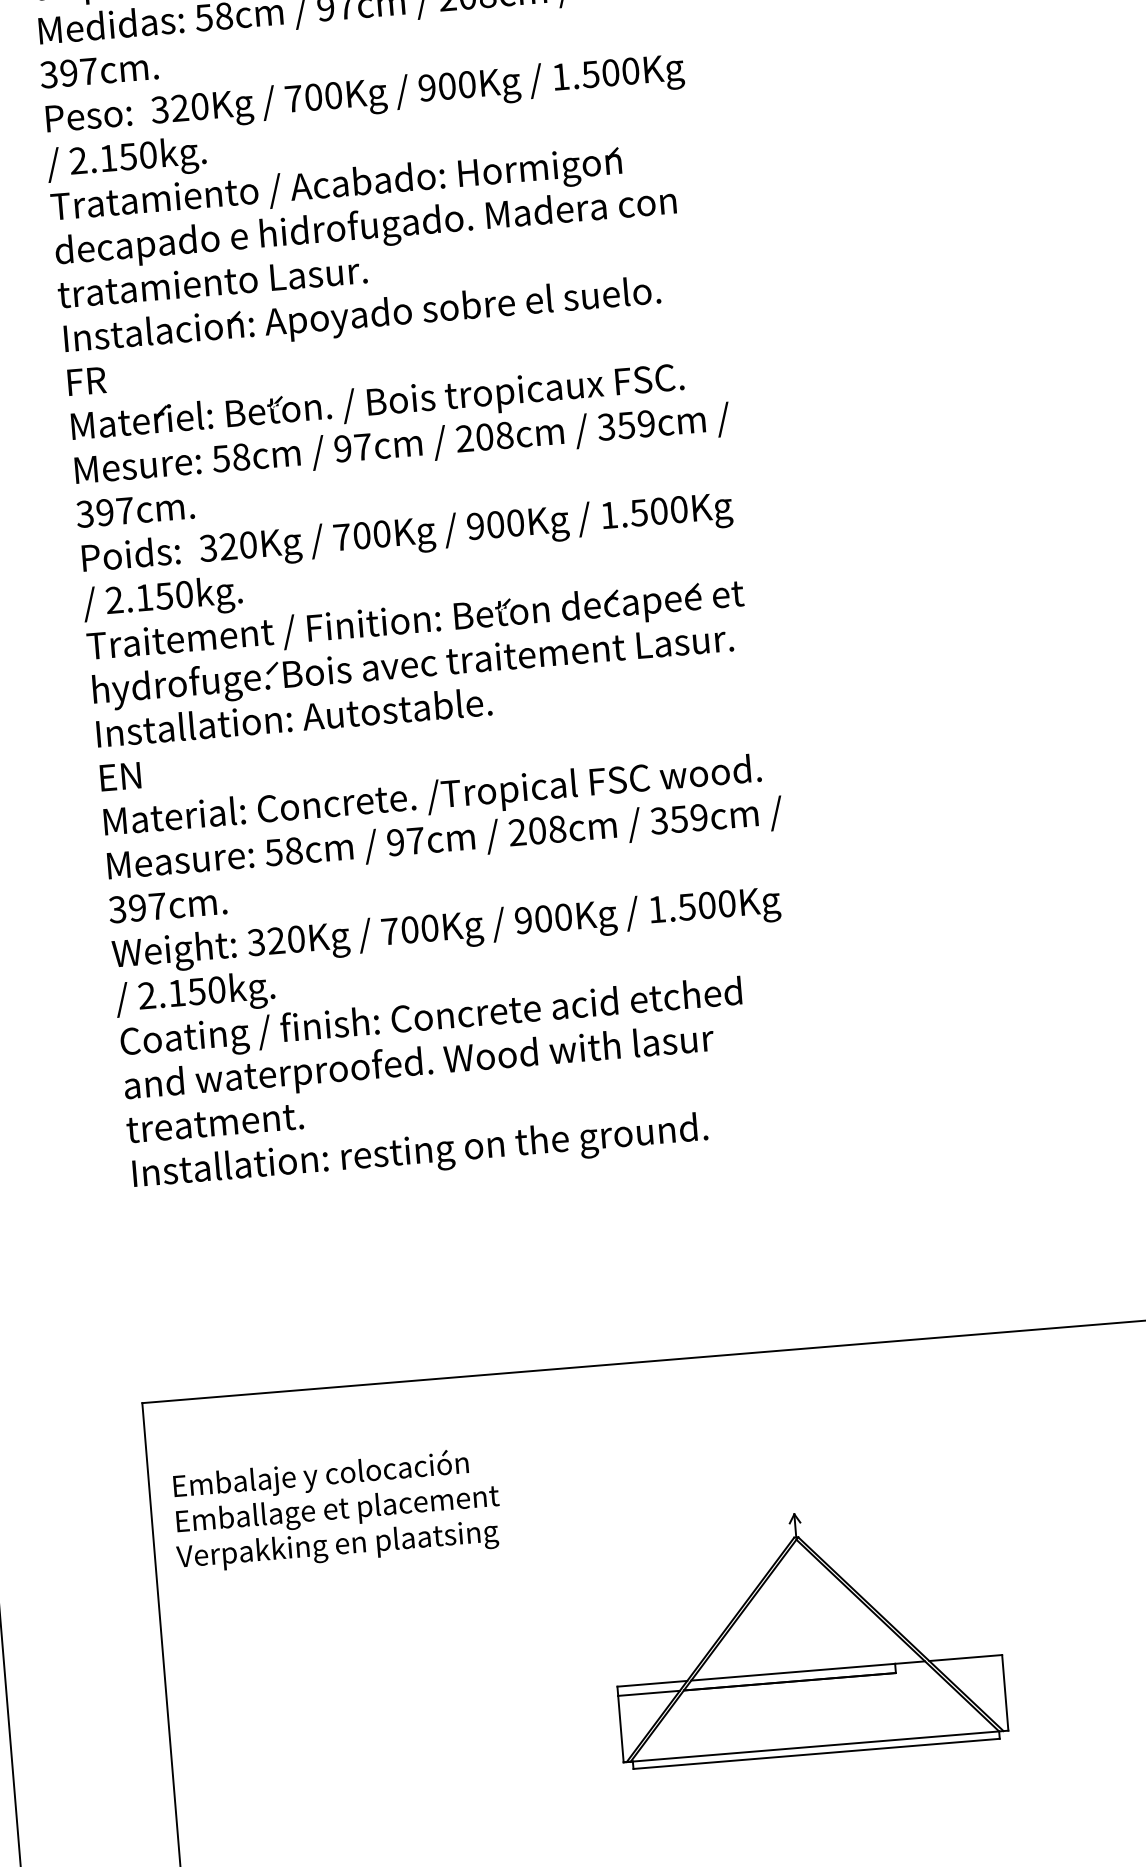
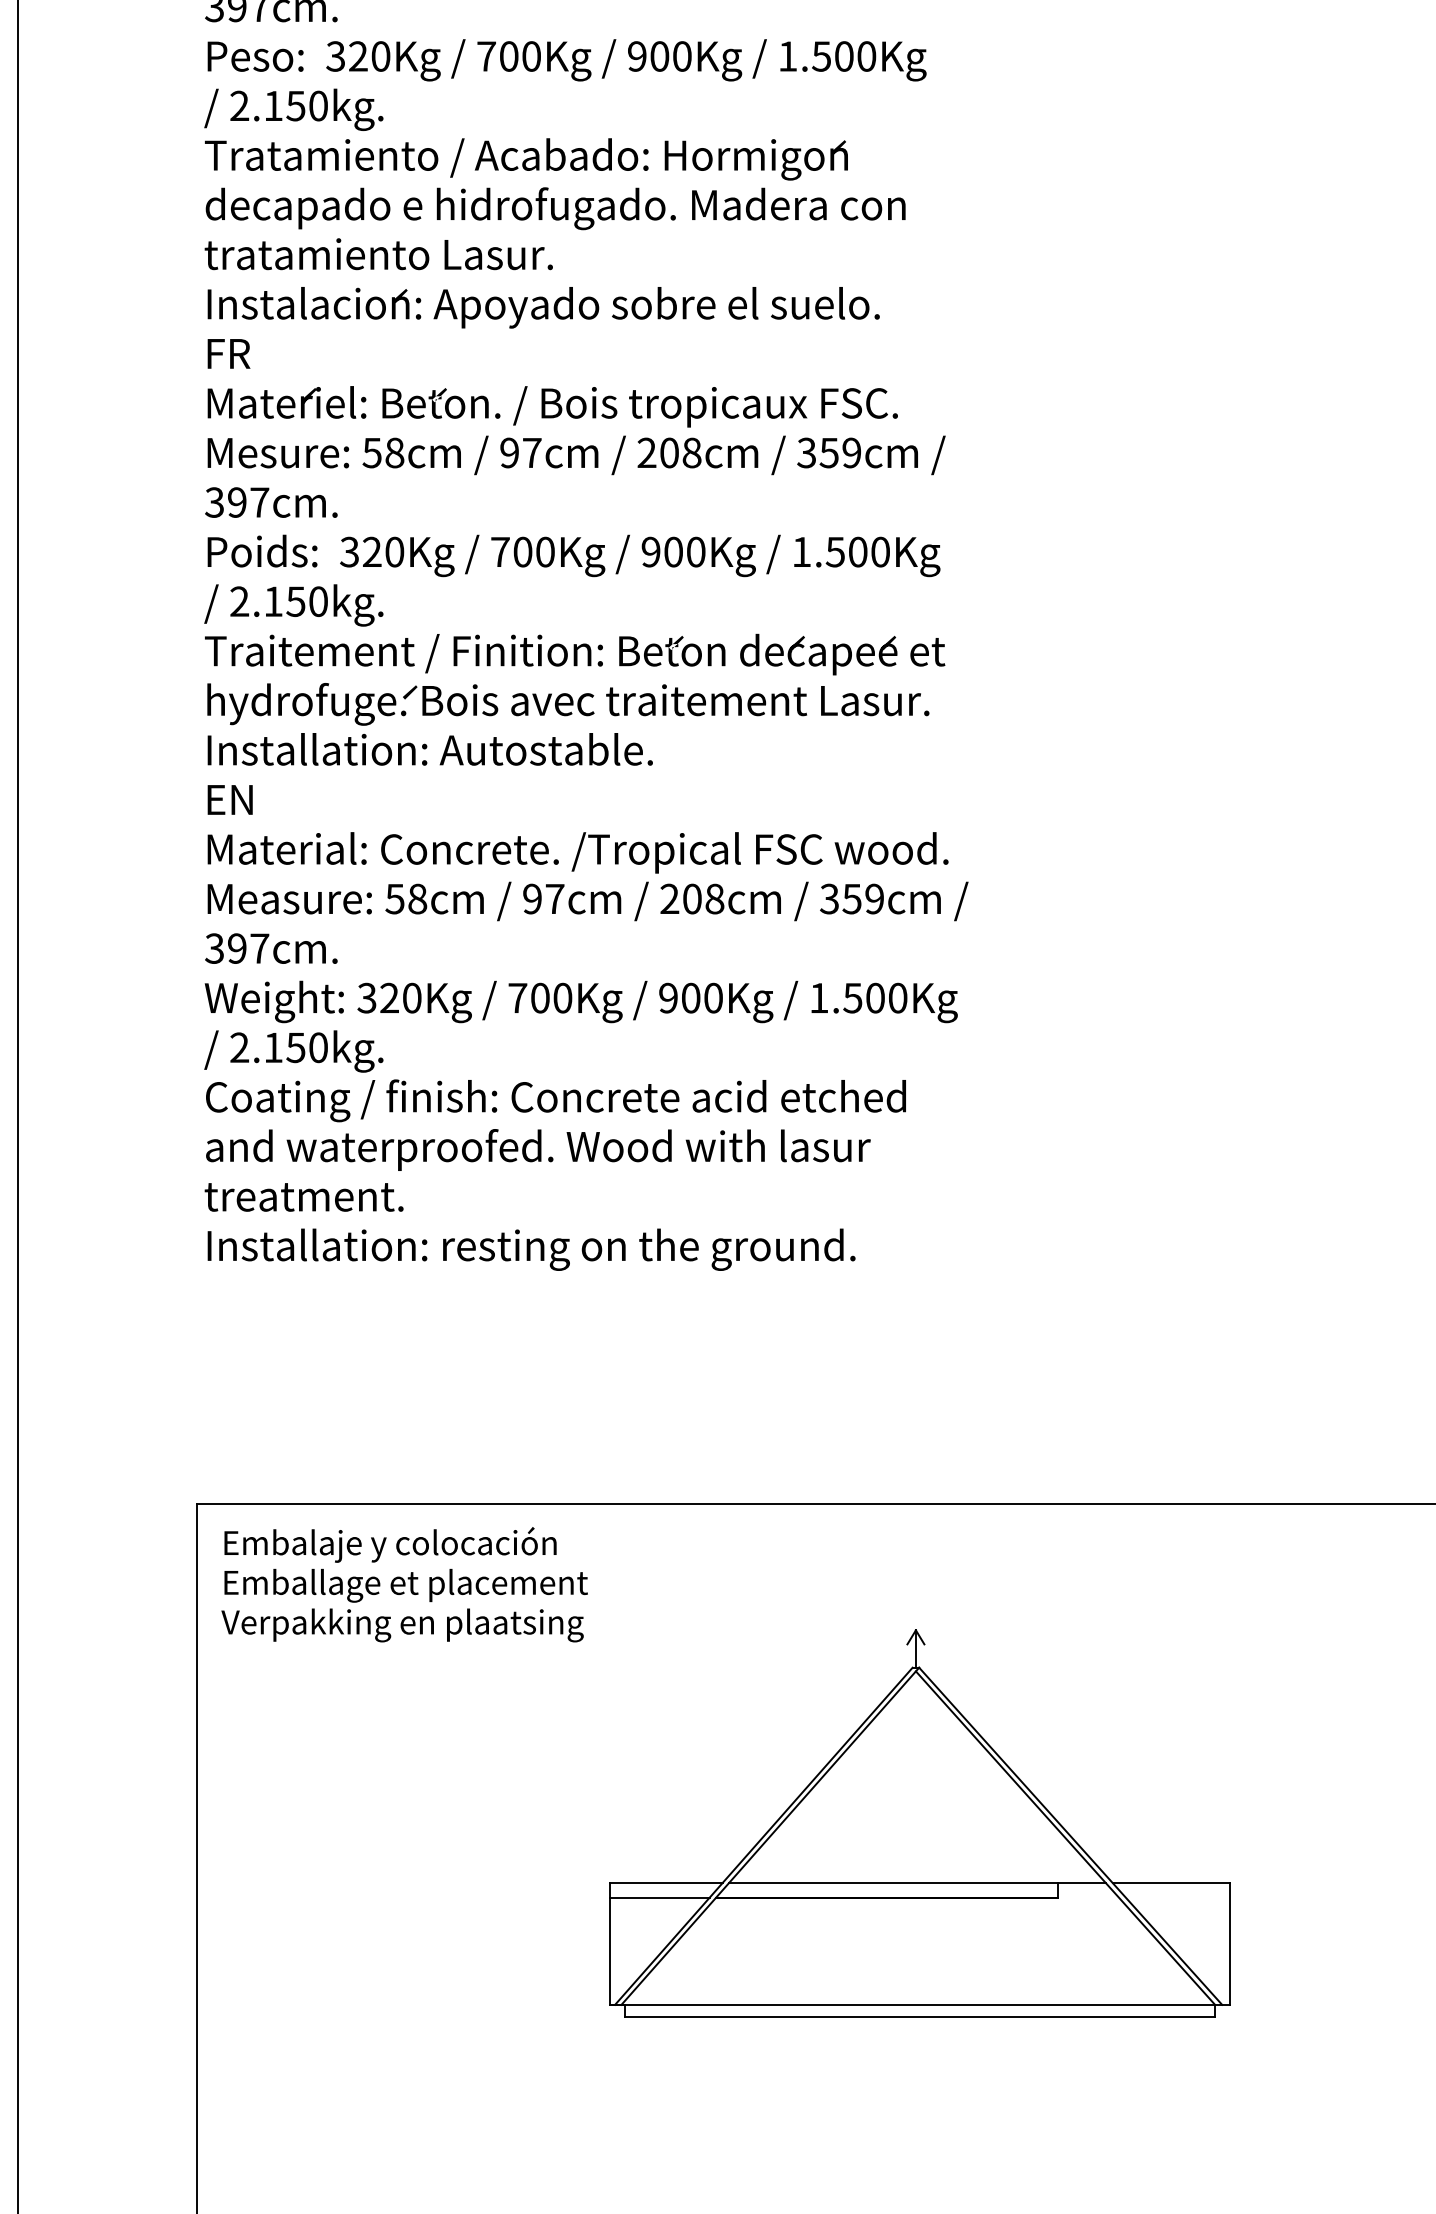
text: (336, 1510) -> (404, 1584), moved
part: (806, 1633) -> (919, 1823), size x1.43

